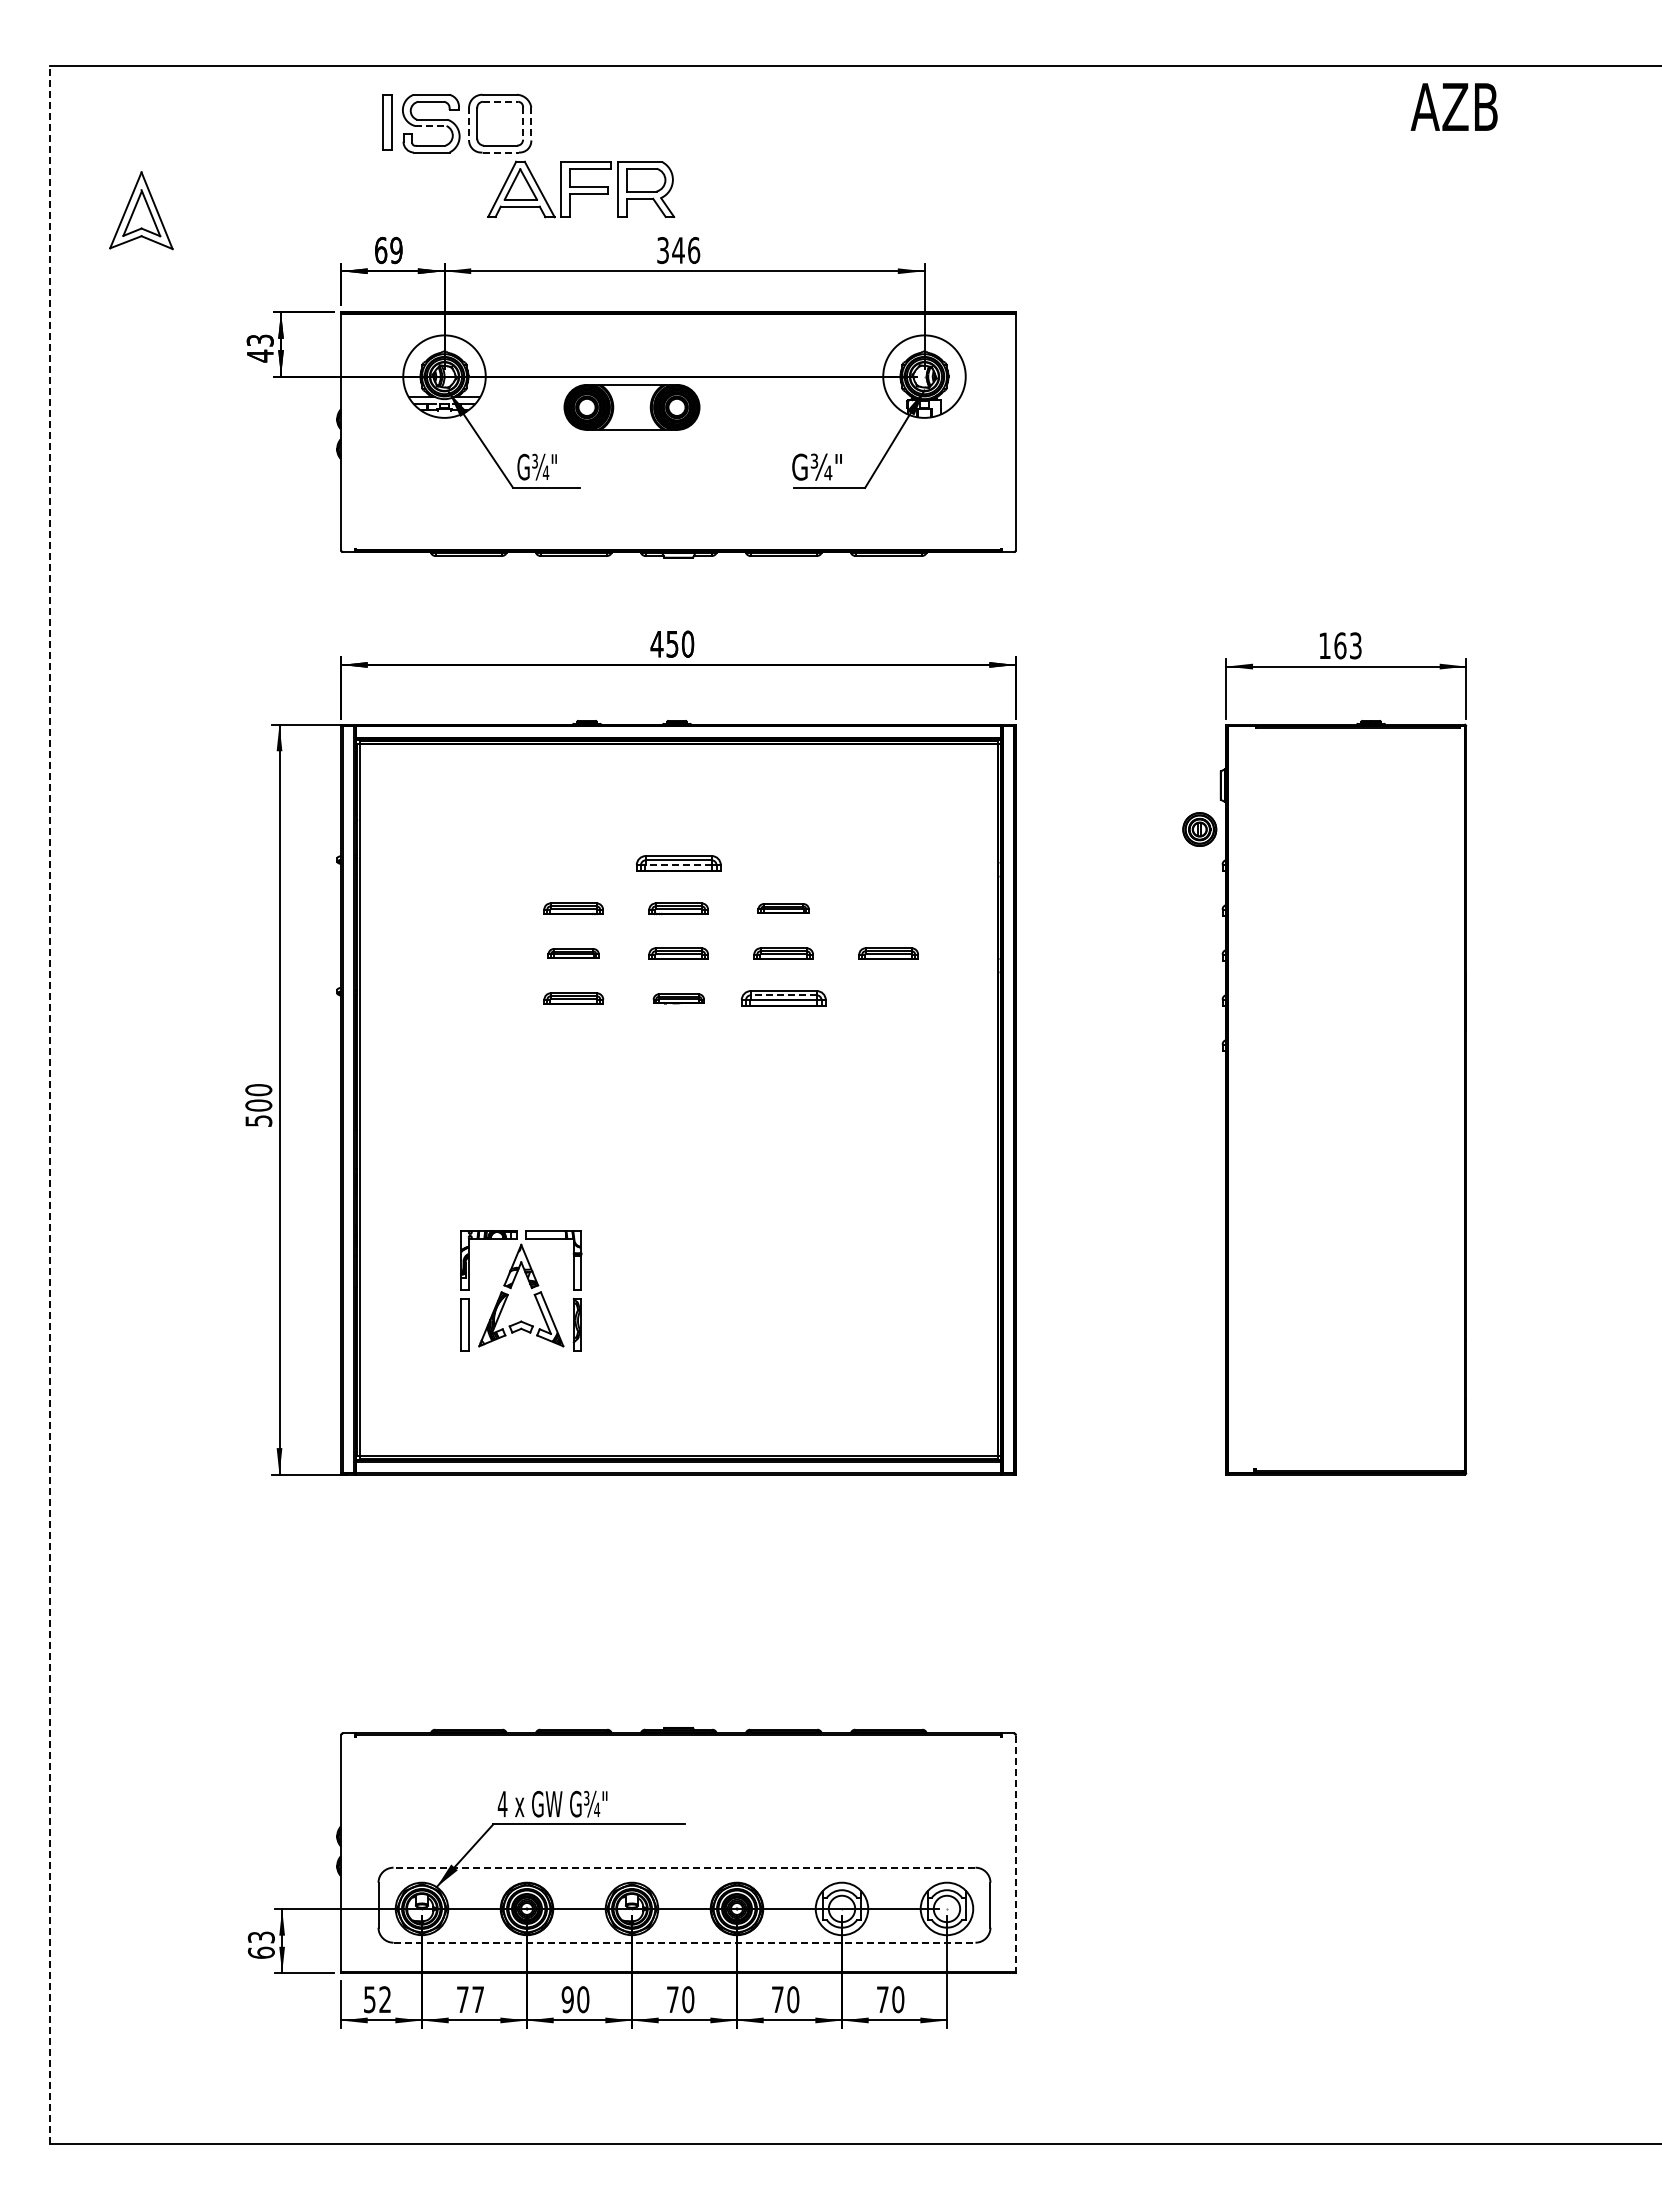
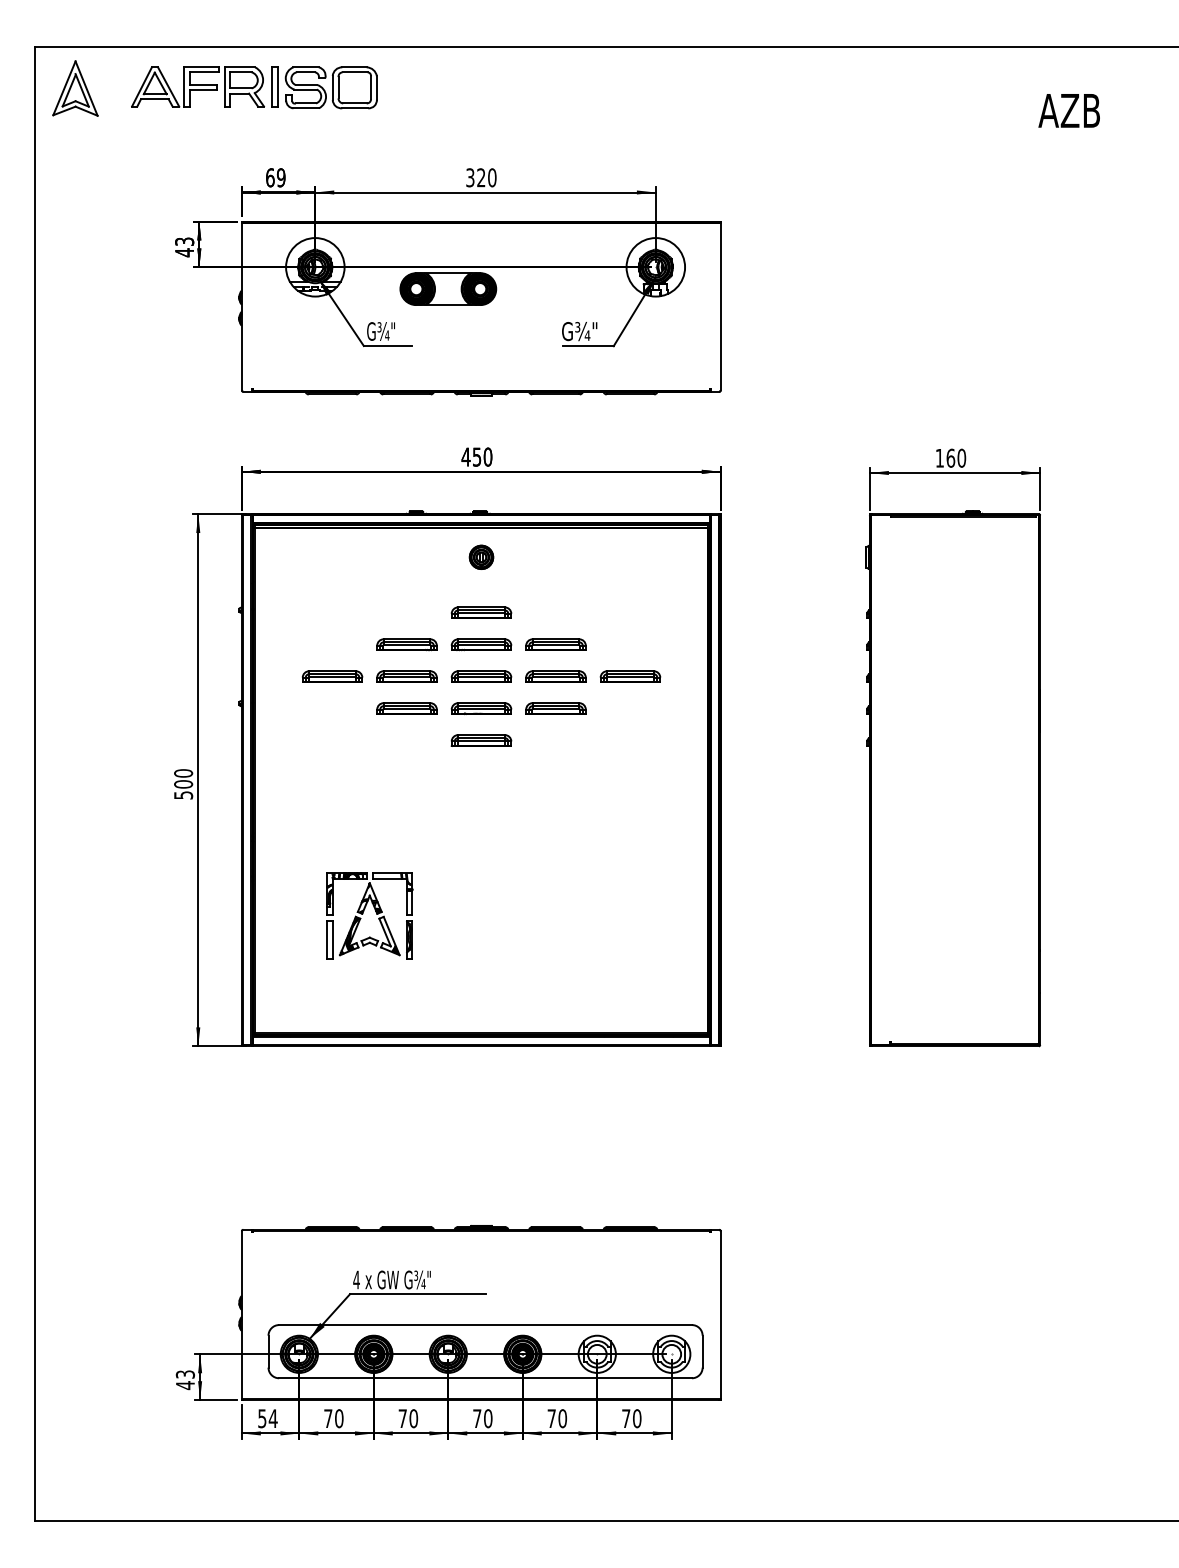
line: (500, 101) -> (355, 72), dashed -> solid
text: (1453, 106) -> (1068, 110), moved
line: (469, 123) -> (333, 87), dashed -> solid
line: (523, 124) -> (371, 88), dashed -> solid
line: (531, 124) -> (377, 88), dashed -> solid
line: (430, 126) -> (305, 89), dashed -> solid
line: (501, 152) -> (355, 108), dashed -> solid
part: (581, 189) -> (198, 87), moved
part: (141, 210) -> (75, 88), moved
text: (686, 250) -> (486, 177), 346 -> 320
text: (1355, 645) -> (961, 458), 163 -> 160
part: (1199, 829) -> (481, 557), moved
line: (678, 864) -> (481, 613), dashed -> solid
part: (573, 908) -> (406, 644), size x1.43
part: (678, 908) -> (481, 644), size x1.43
part: (783, 908) -> (555, 644), size x1.67
part: (468, 953) -> (332, 676), added
part: (573, 953) -> (406, 676), size x1.67
part: (678, 953) -> (481, 676), size x1.43
part: (783, 953) -> (555, 676), size x1.43
part: (888, 953) -> (630, 676), size x1.43
line: (783, 995) -> (555, 706), dashed -> solid
part: (573, 998) -> (406, 708), size x1.43
part: (678, 998) -> (481, 708), size x1.67
part: (678, 1043) -> (481, 740), added
line: (49, 1105) -> (35, 784), dashed -> solid
line: (1015, 1853) -> (720, 1314), dashed -> solid
line: (684, 1867) -> (485, 1324), dashed -> solid
line: (684, 1942) -> (485, 1378), dashed -> solid
text: (260, 1952) -> (184, 1385), 63 -> 43
text: (384, 1999) -> (272, 1418), 52 -> 54
text: (478, 1999) -> (339, 1418), 77 -> 70
text: (567, 1999) -> (402, 1418), 90 -> 70

